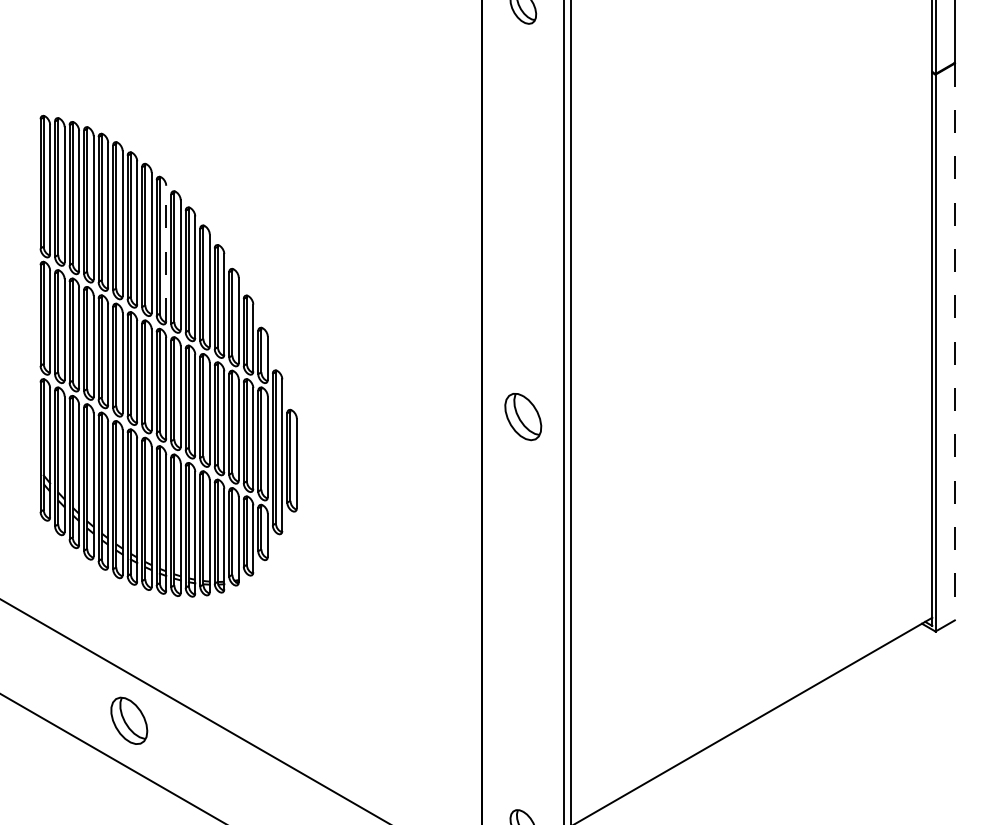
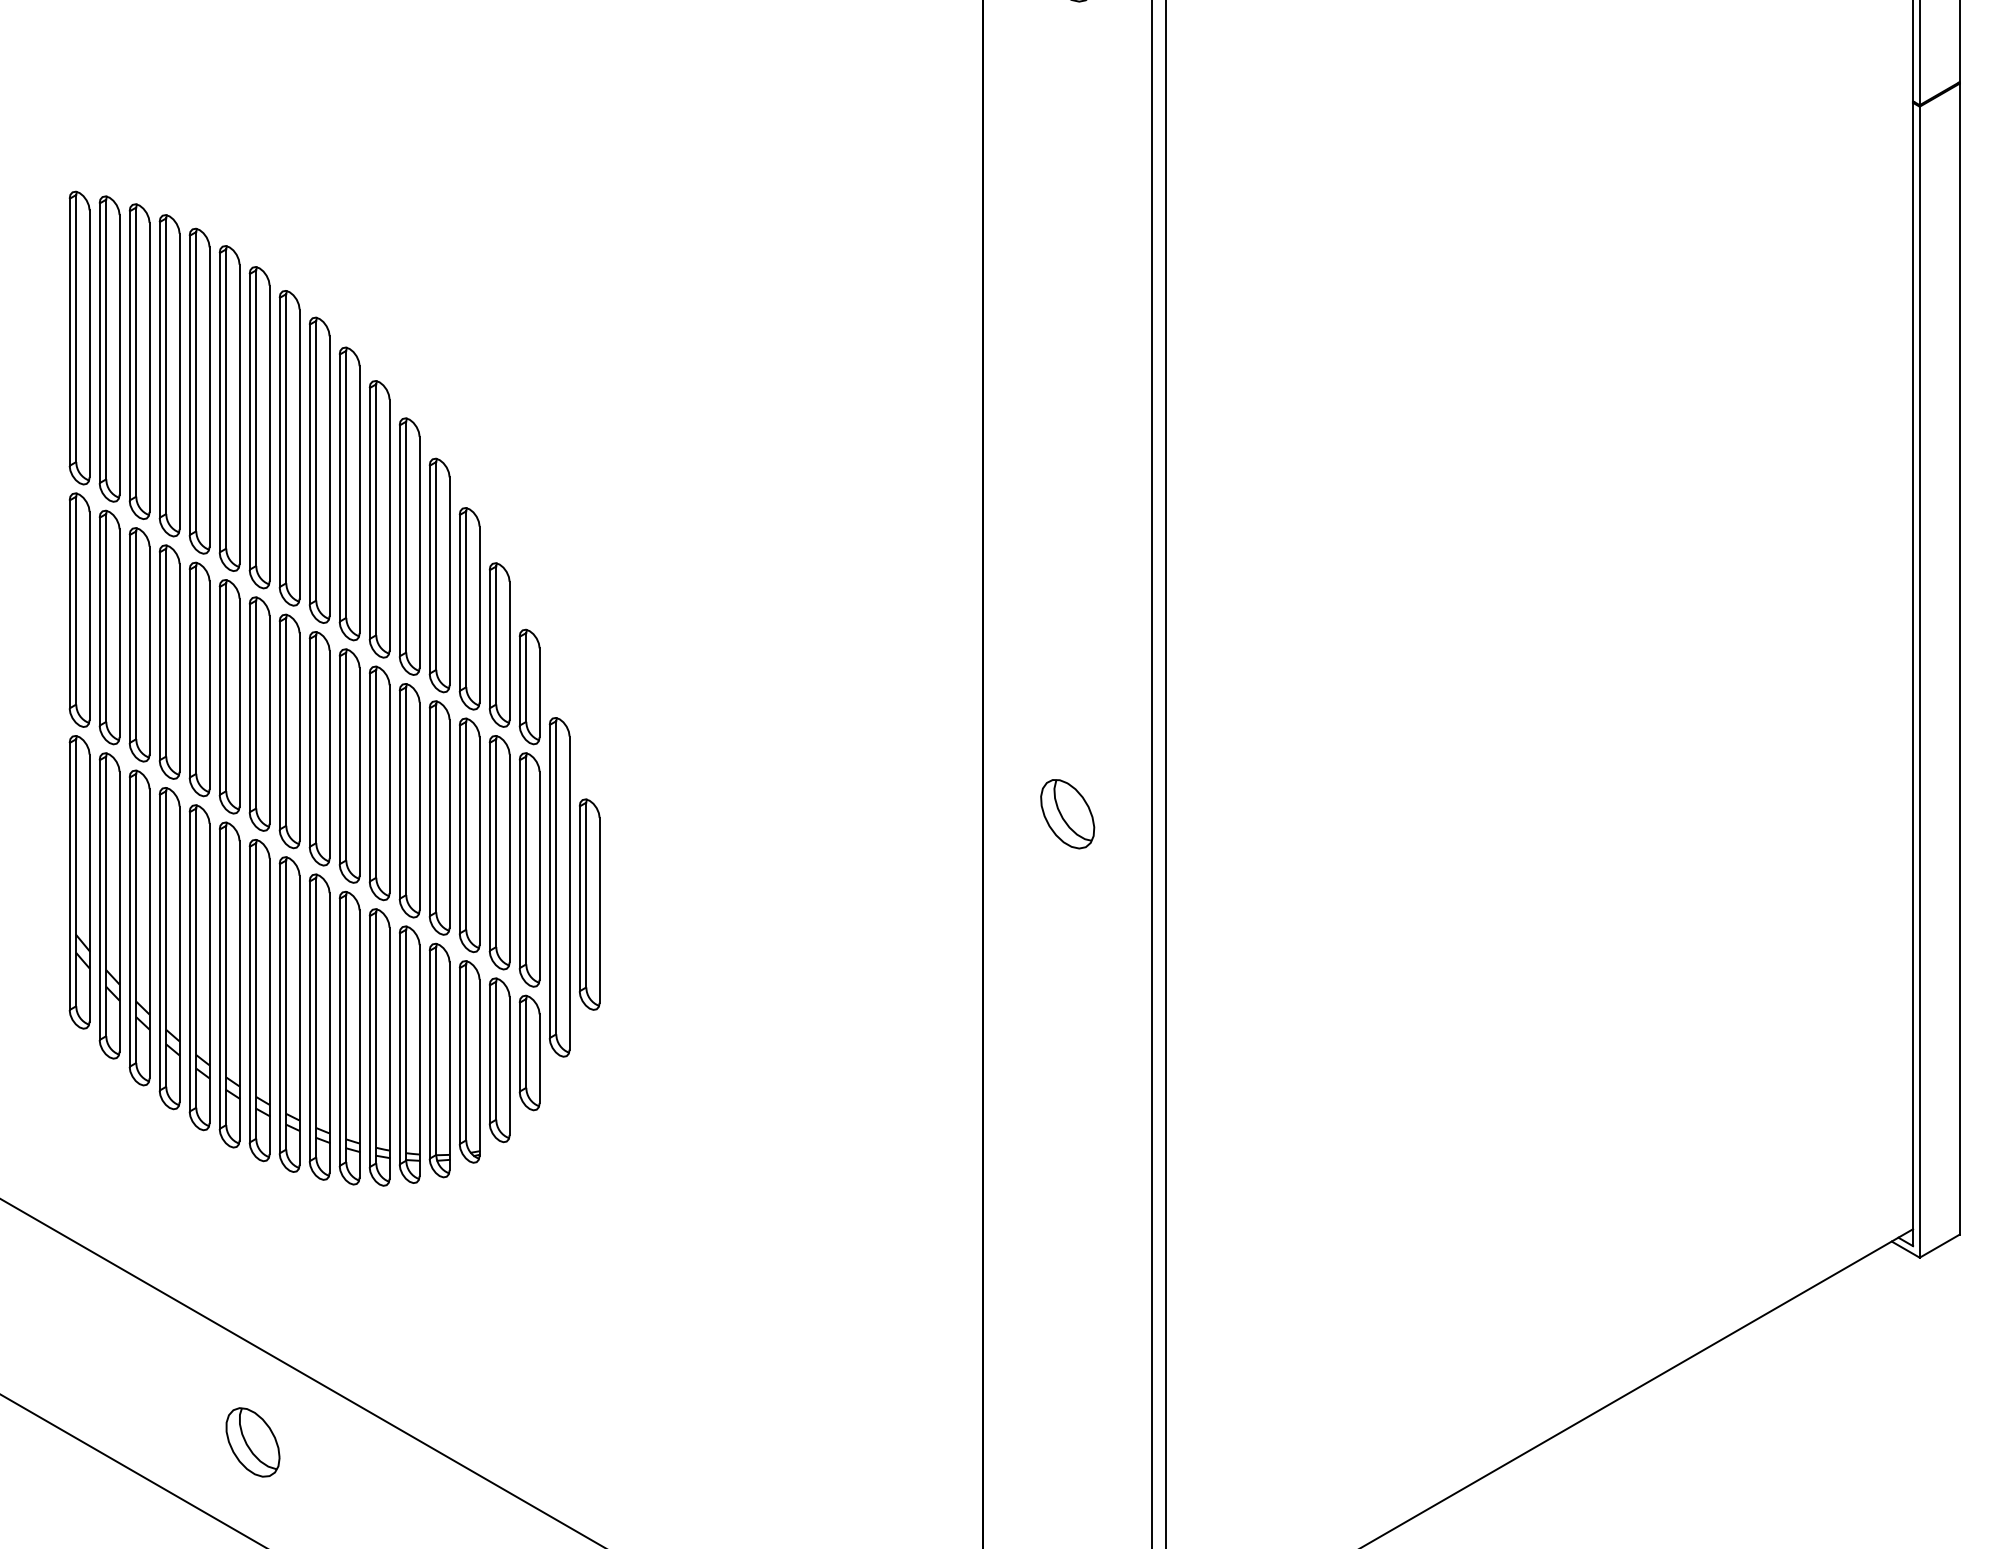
line: (166, 253) -> (330, 476), dashed -> solid
line: (954, 342) -> (1958, 660), dashed -> solid
part: (523, 416) -> (1068, 813), size x0.71
part: (128, 720) -> (251, 1441), size x0.71

